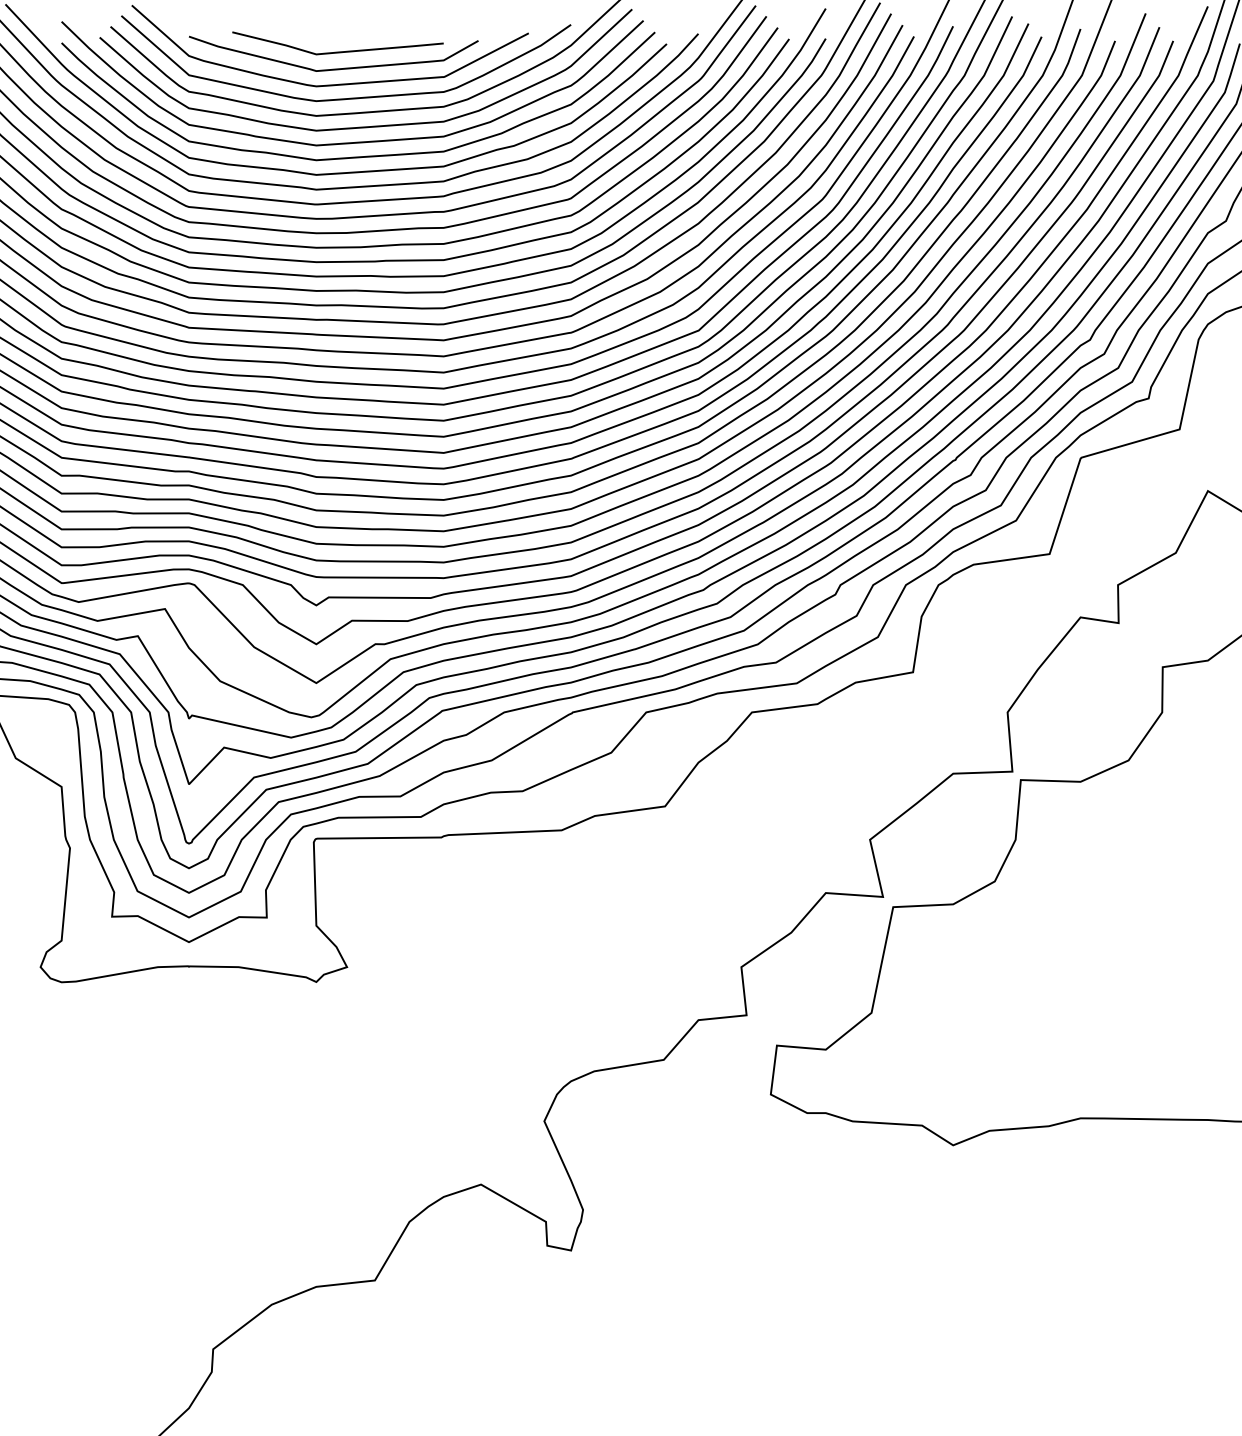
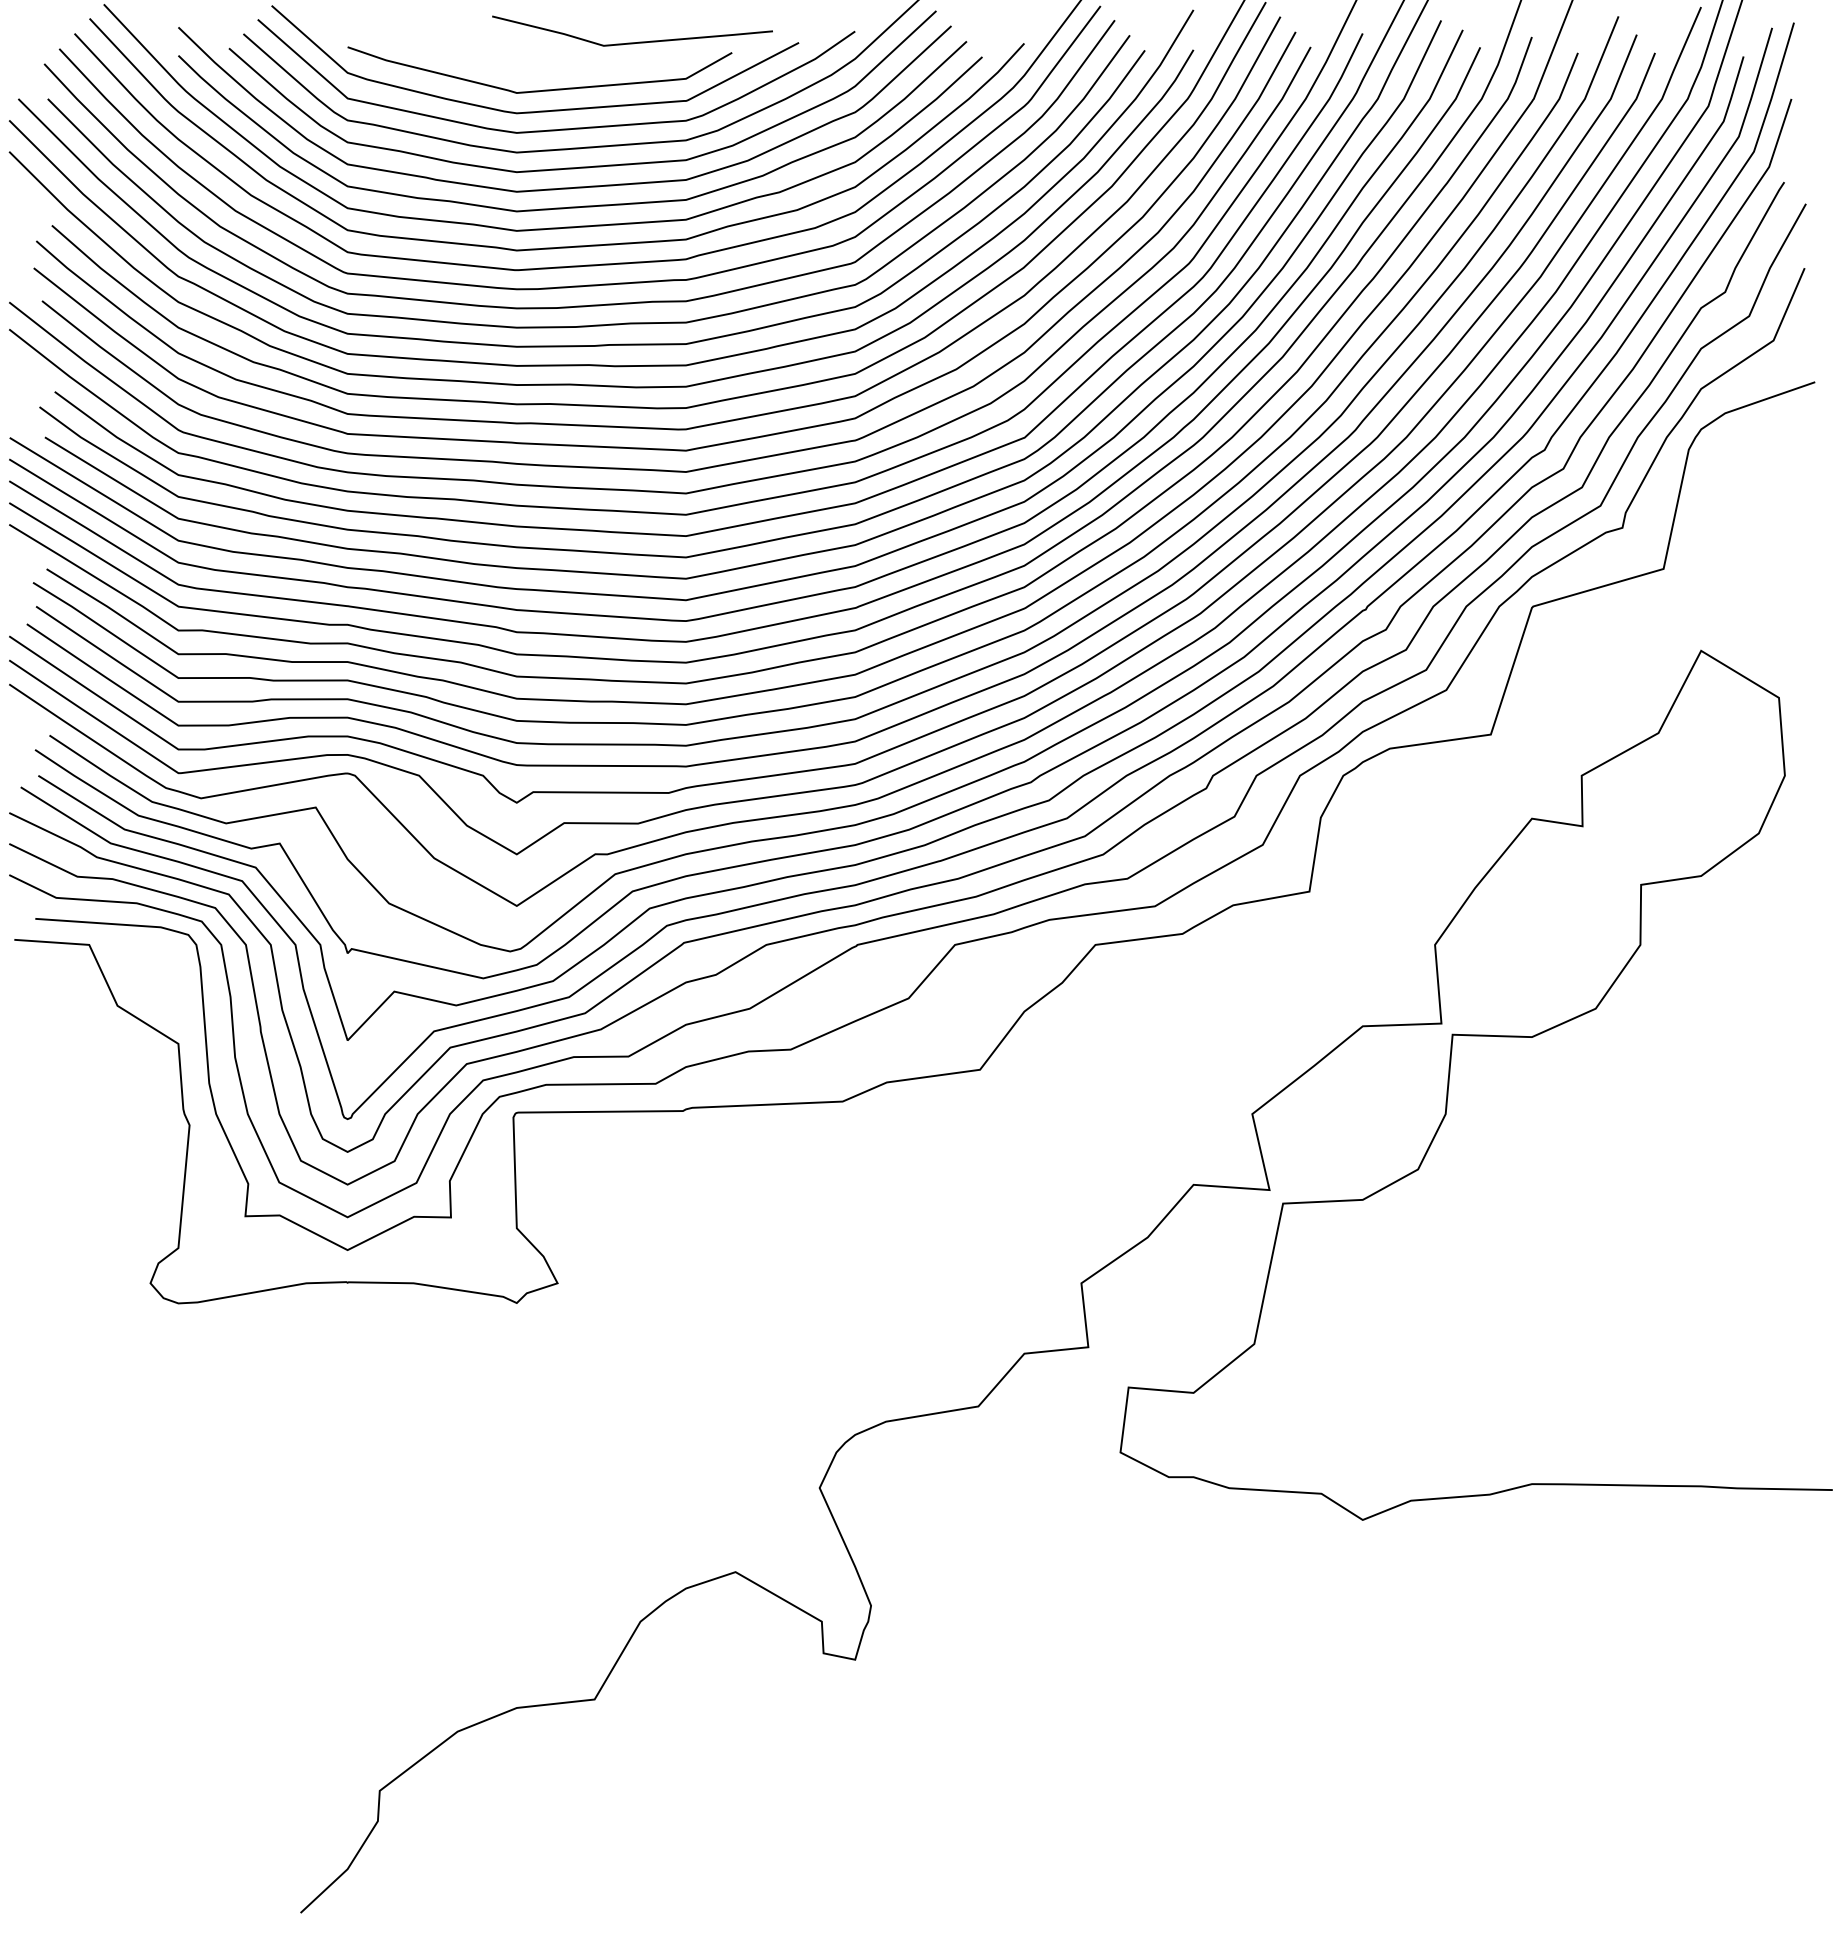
curve: (337, 51) -> (632, 42), moved

